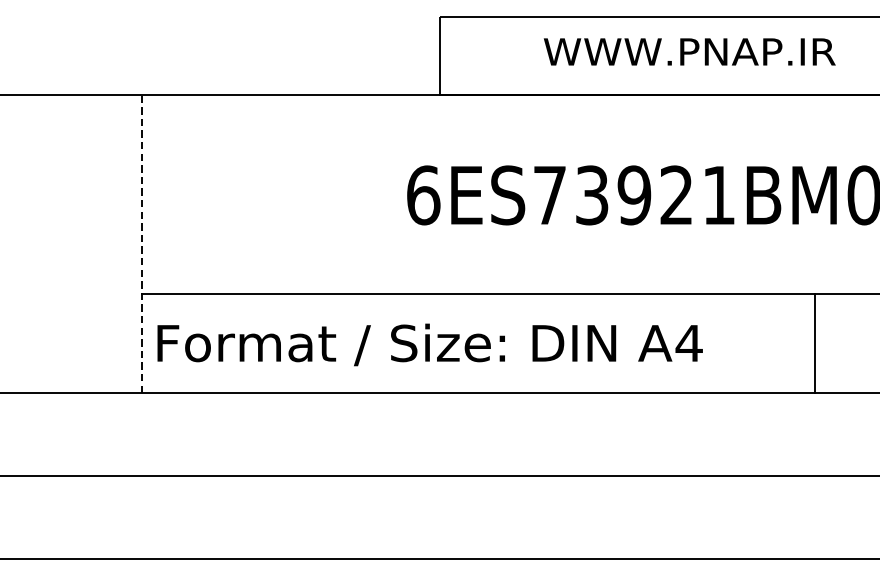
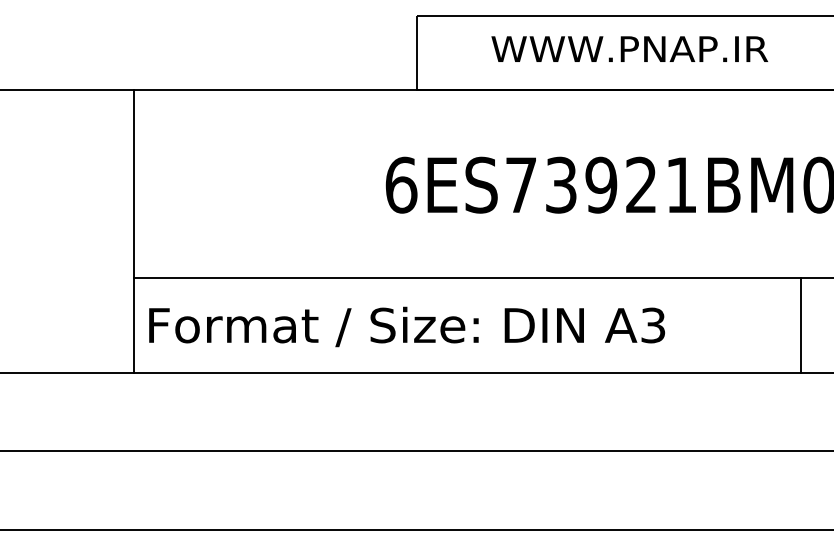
text: (689, 51) -> (629, 48), moved
line: (142, 243) -> (134, 230), dashed -> solid
text: (689, 343) -> (653, 325), A4 -> A3
line: (814, 343) -> (801, 325), moved

